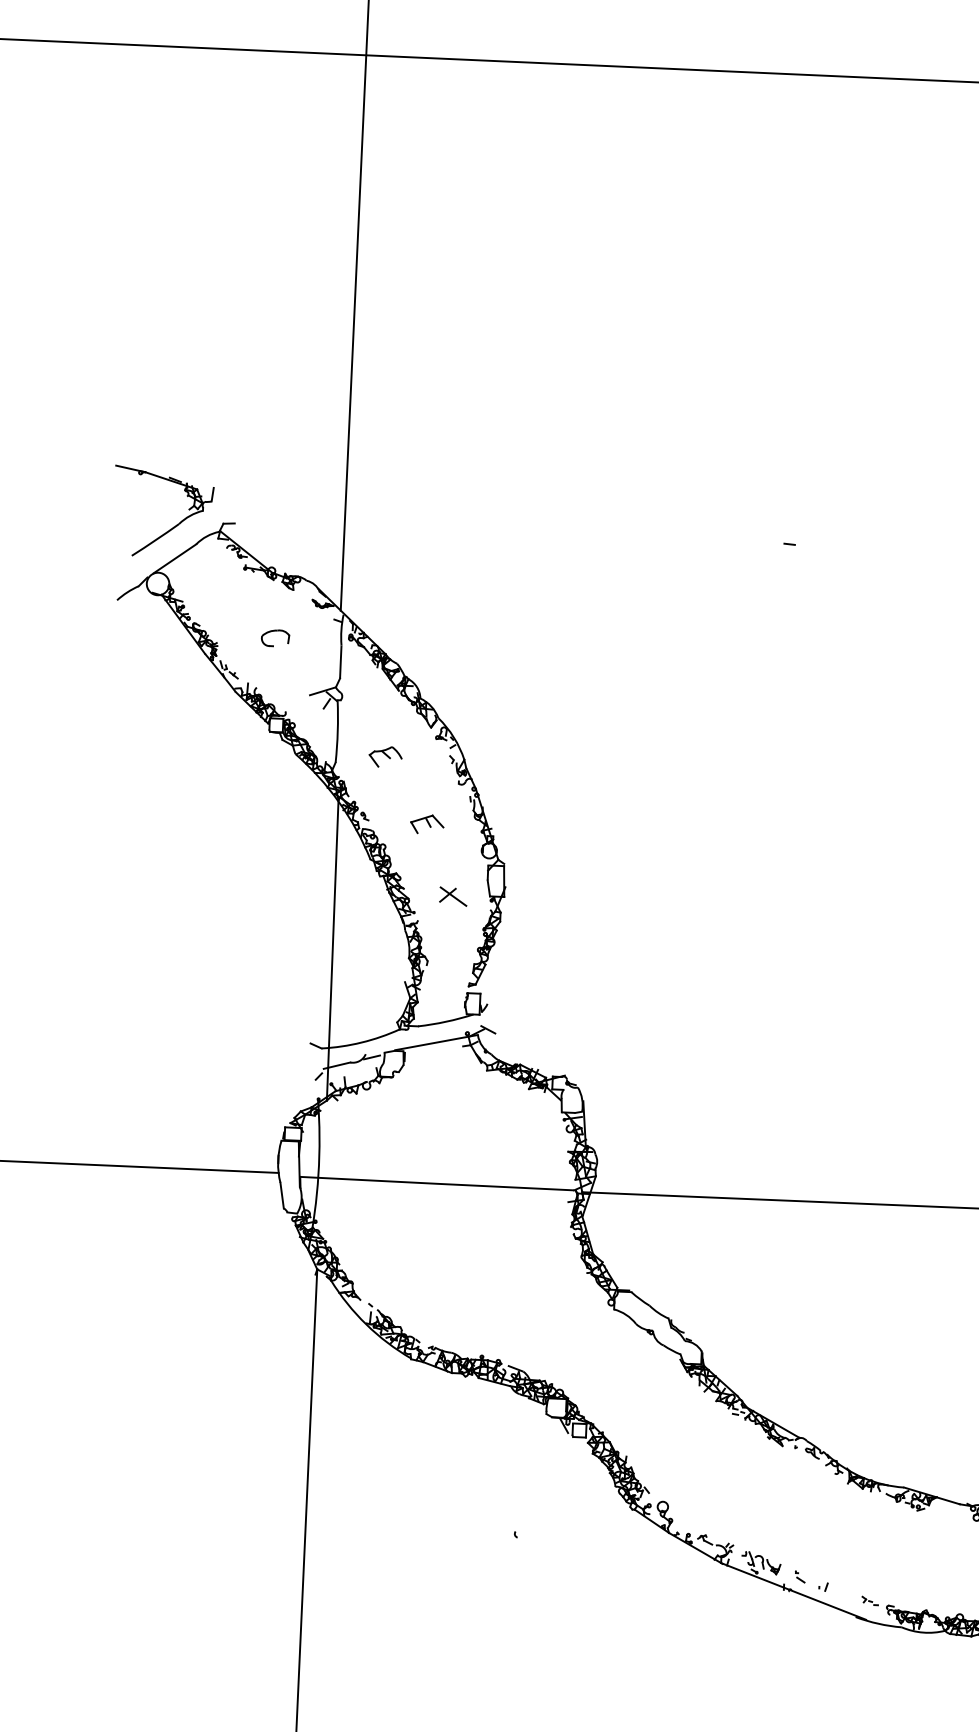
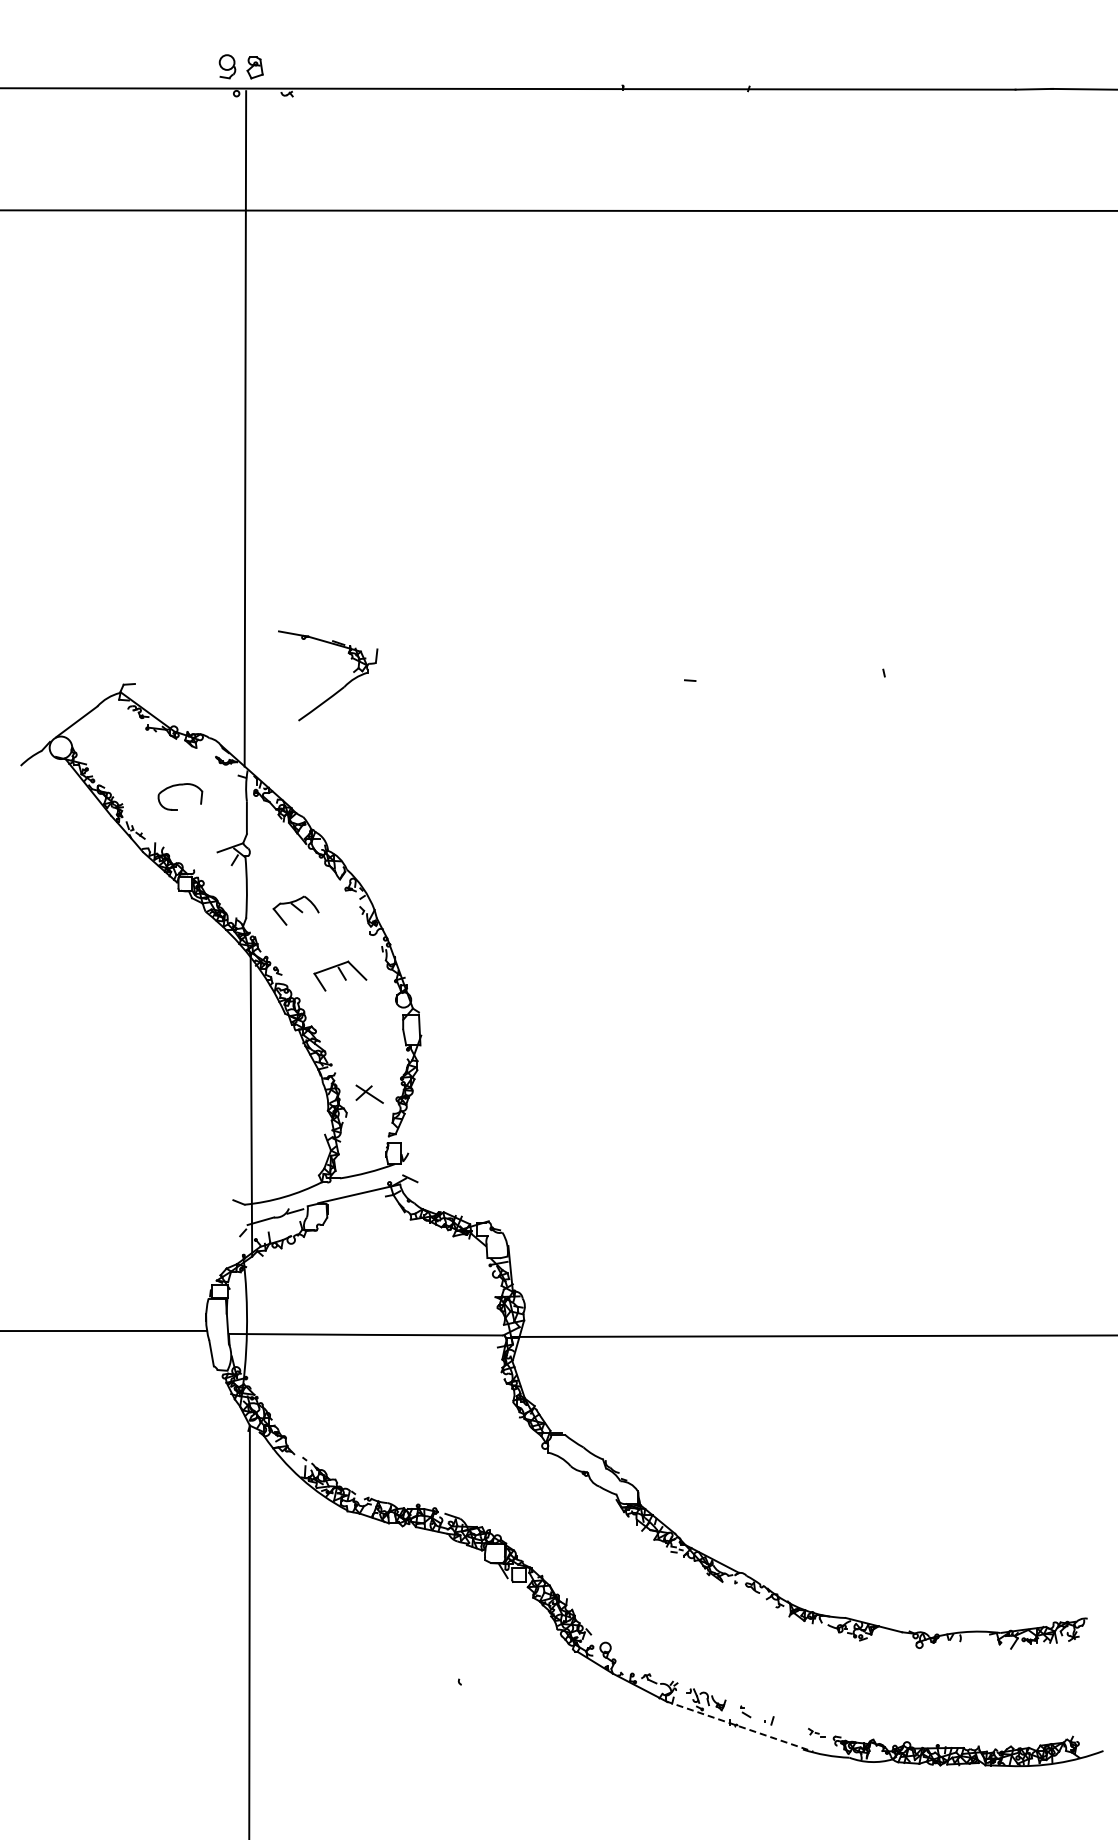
part: (175, 525) -> (340, 688), moved
part: (275, 637) -> (180, 796), size x1.6
part: (385, 756) -> (295, 910), size x1.4
part: (427, 824) -> (340, 976), size x1.6
part: (453, 895) -> (369, 1093), moved
line: (793, 1591) -> (739, 1726), solid -> dashed

